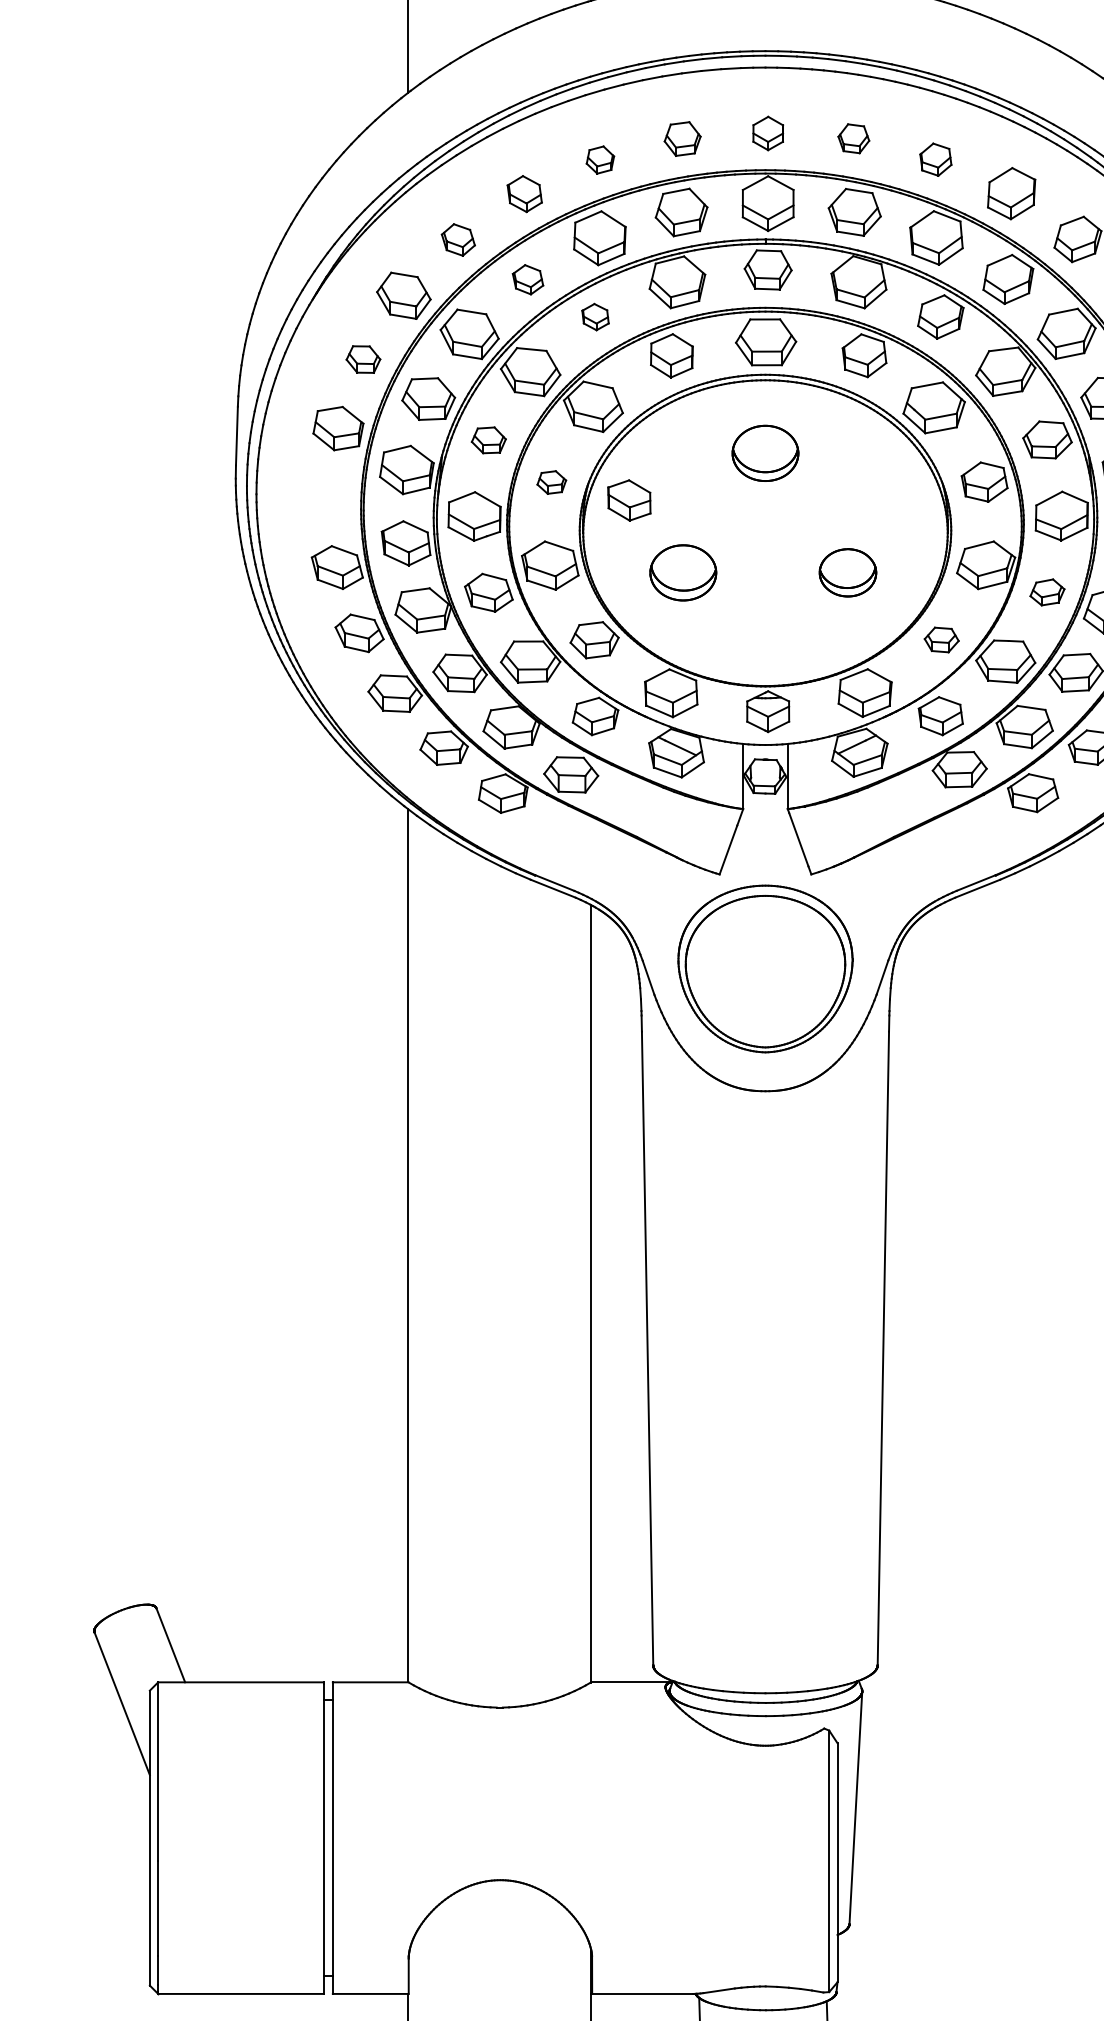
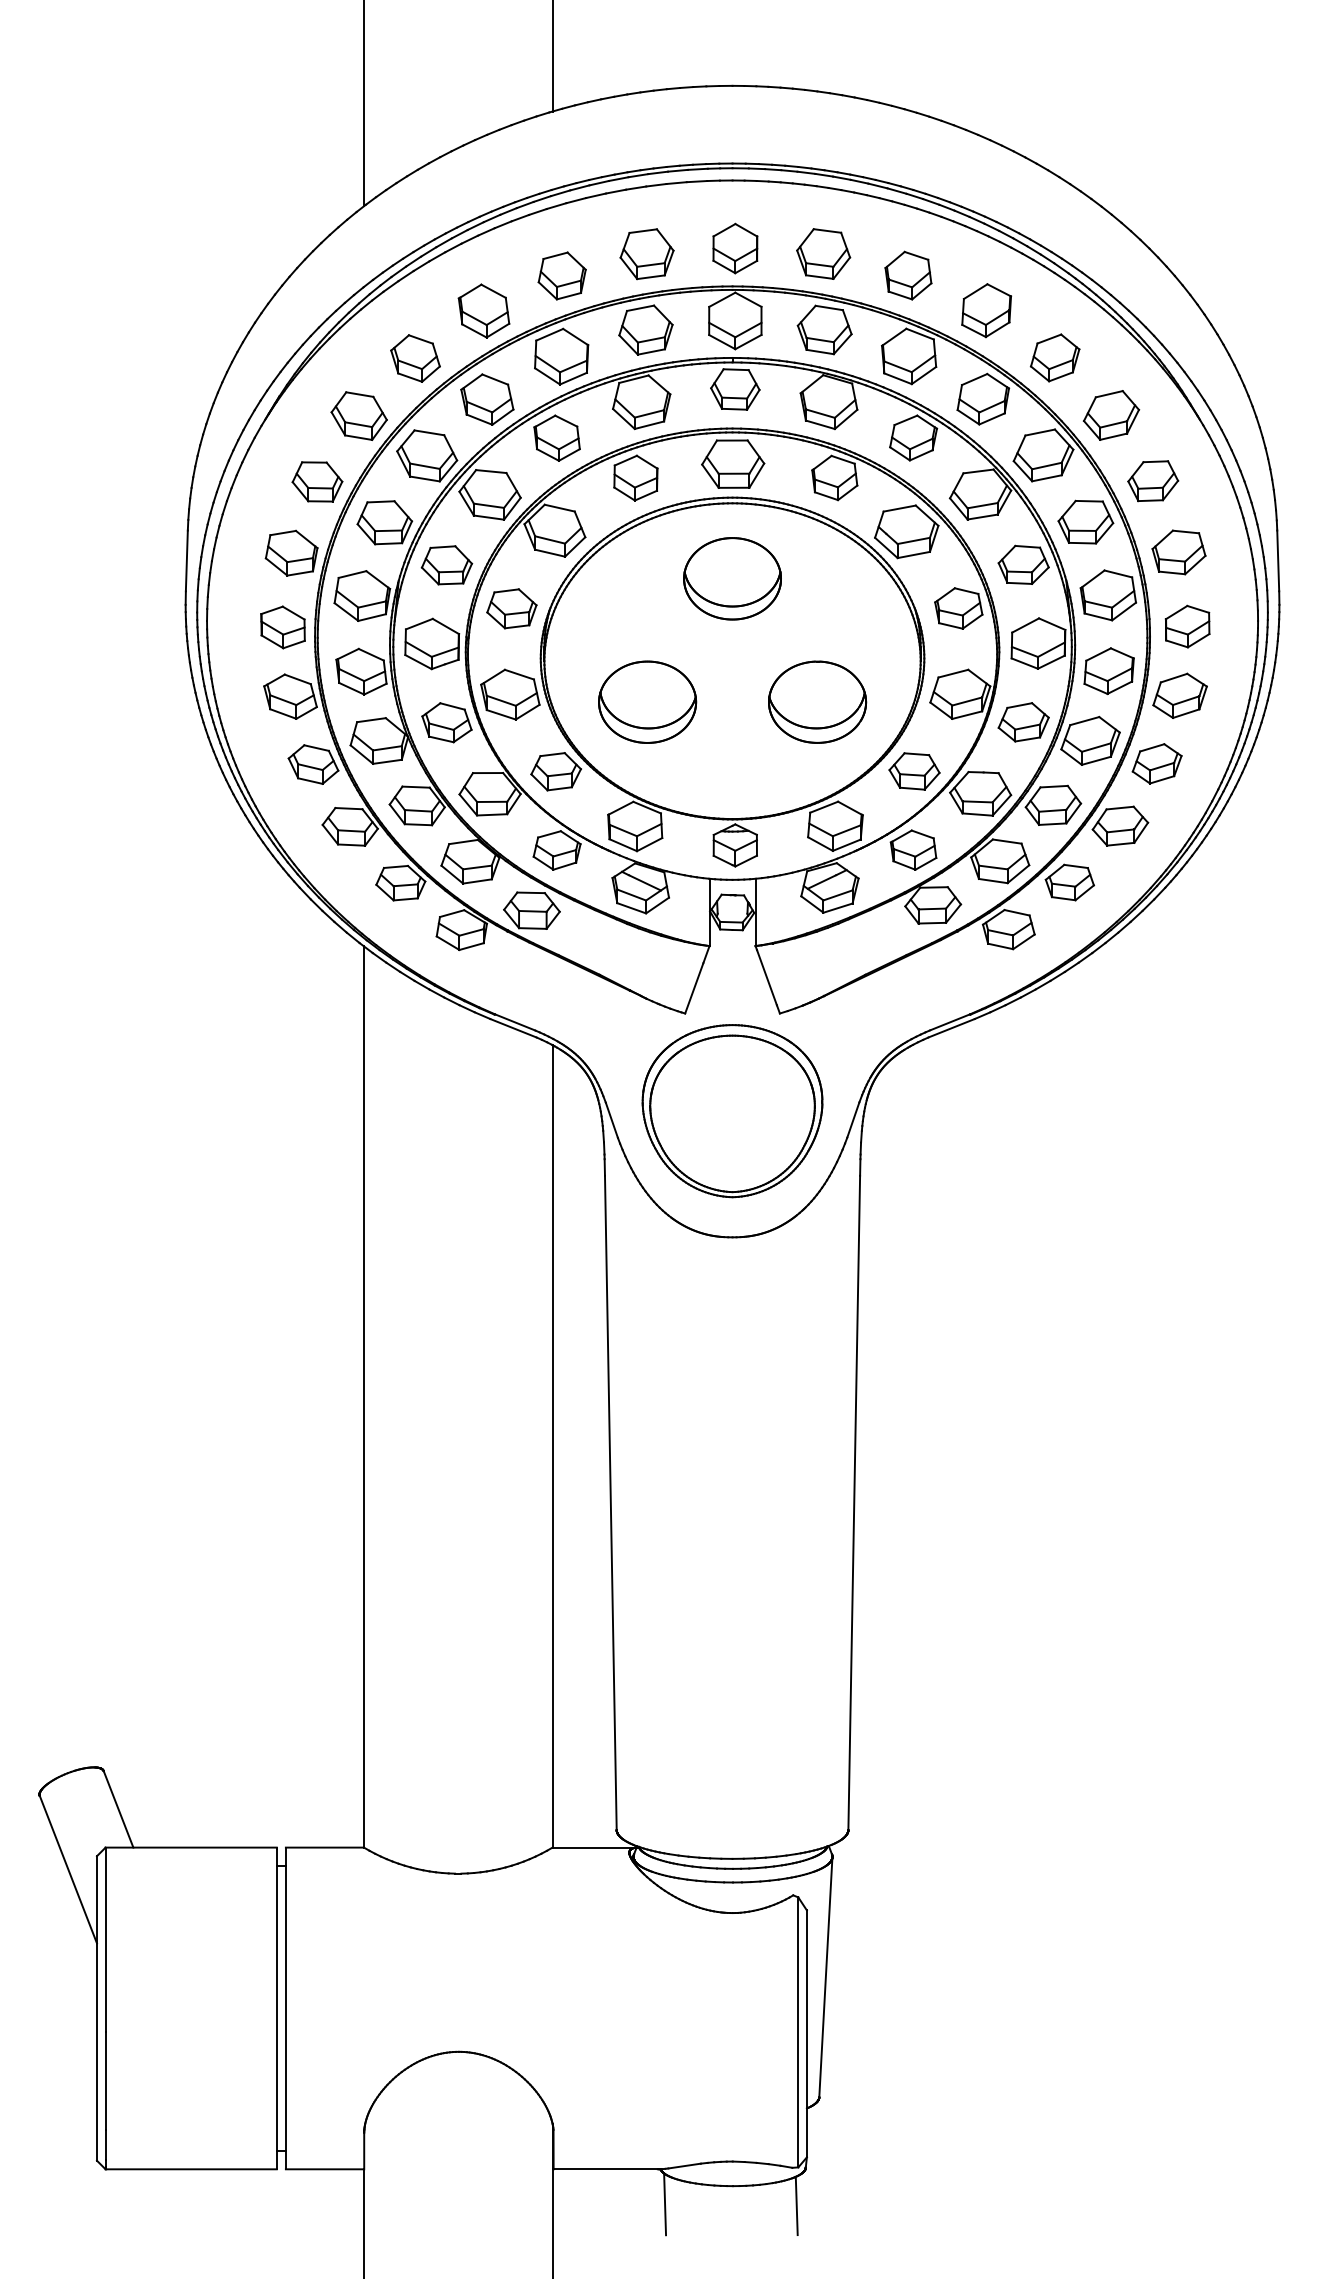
part: (768, 133) -> (735, 248), size x1.43
part: (853, 138) -> (823, 253), size x1.67
part: (682, 139) -> (646, 254), size x1.43
part: (599, 159) -> (561, 275), size x1.67
part: (935, 159) -> (908, 275), size x1.43
part: (524, 193) -> (483, 310), size x1.43
part: (458, 239) -> (415, 358), size x1.43
part: (528, 279) -> (487, 399), size x1.67
part: (594, 316) -> (556, 437), size x1.67
part: (363, 359) -> (317, 481), size x1.43
part: (488, 440) -> (446, 565), size x1.43
part: (765, 453) -> (732, 578), size x1.43
part: (551, 482) -> (511, 608), size x1.67
part: (628, 500) -> (282, 627), moved
part: (683, 572) -> (647, 701), size x1.43
part: (847, 572) -> (817, 701), size x1.67
part: (1047, 592) -> (1023, 722), size x1.43
part: (941, 640) -> (914, 771), size x1.43

